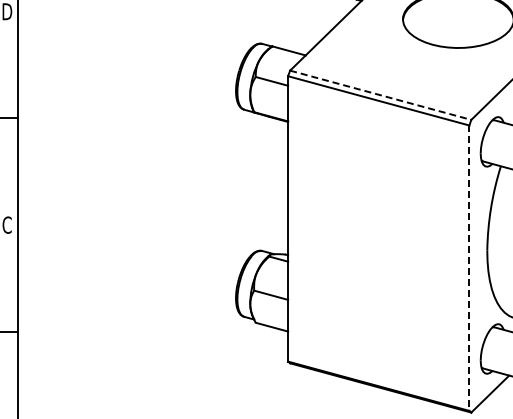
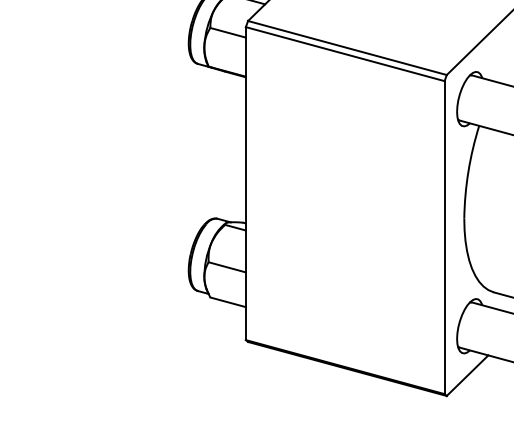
line: (380, 95) -> (347, 48), dashed -> solid
line: (469, 268) -> (444, 237), dashed -> solid

